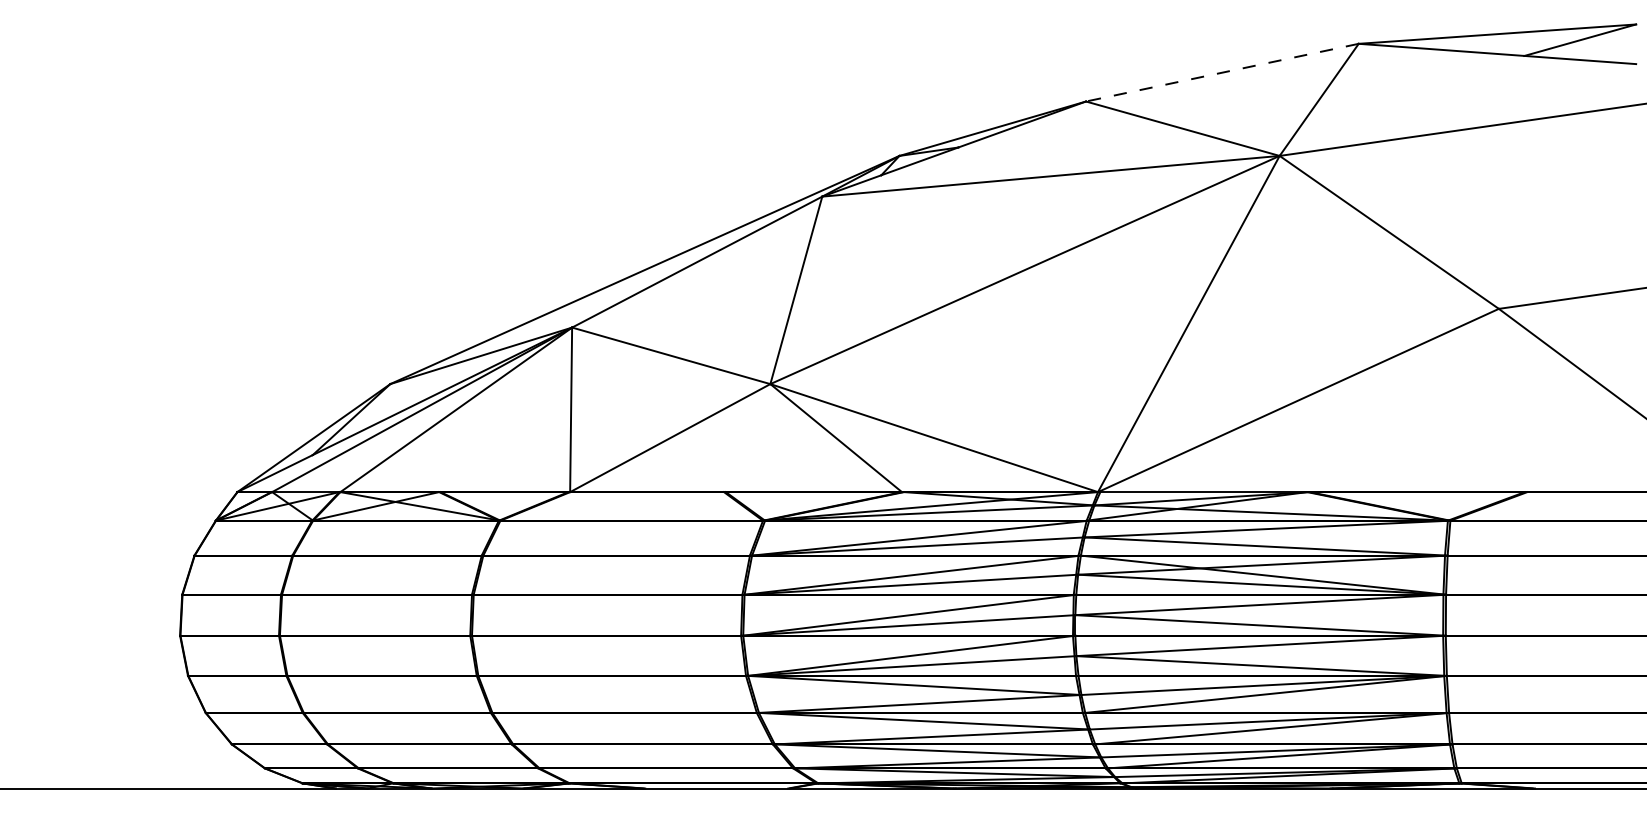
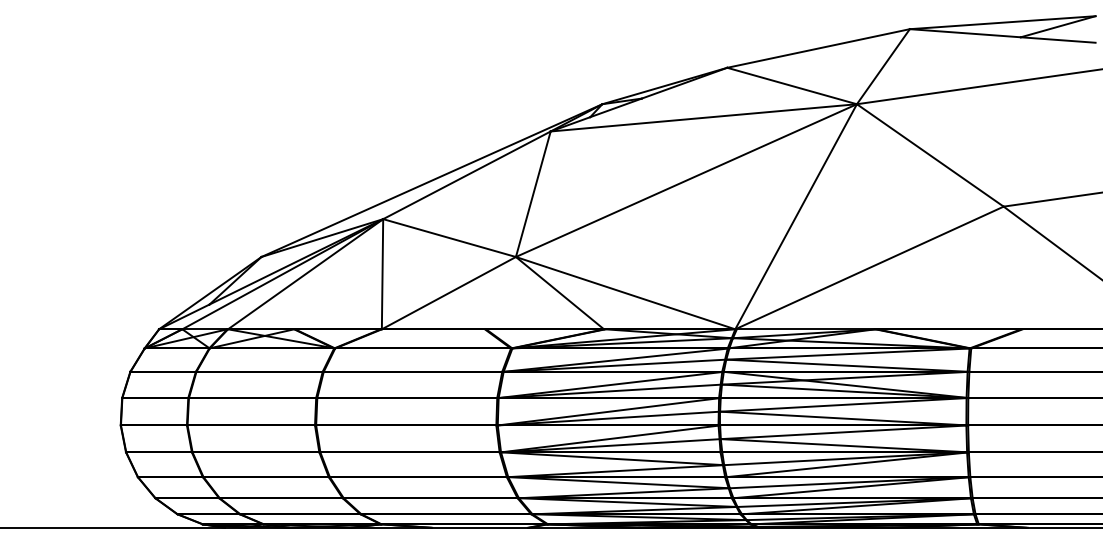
line: (1222, 72) -> (818, 48), dashed -> solid

